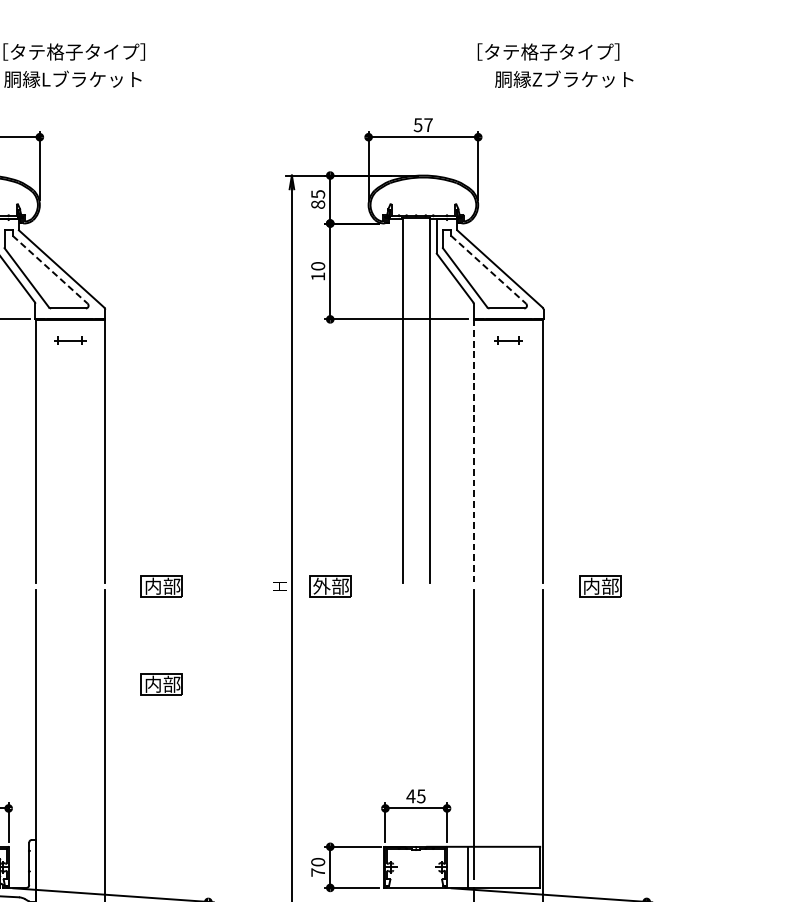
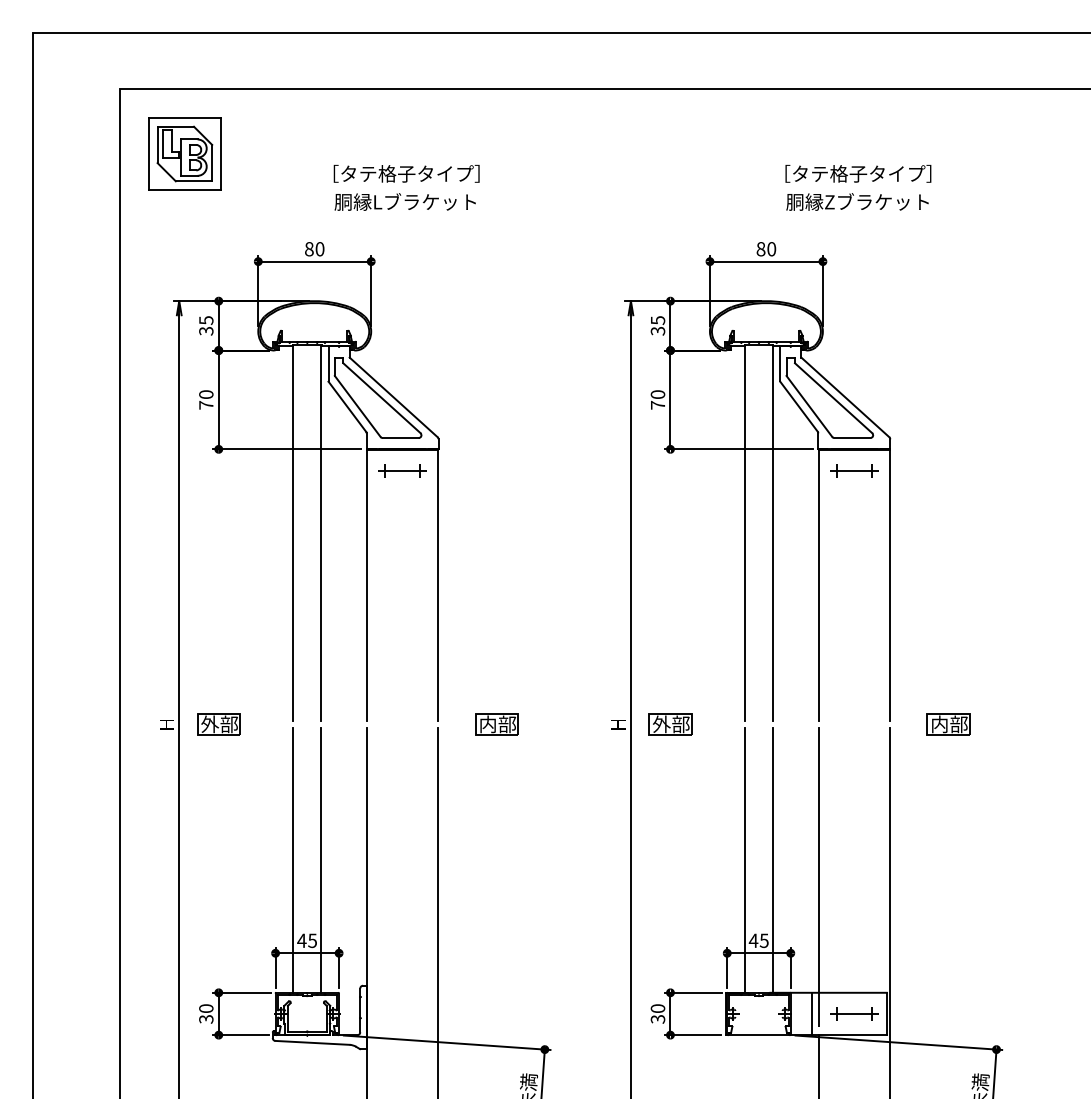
text: (548, 51) -> (858, 173), moved
text: (564, 78) -> (857, 201), moved
text: (423, 125) -> (766, 249), 57 -> 80
text: (317, 204) -> (657, 330), 85 -> 35
line: (50, 270) -> (382, 398), dashed -> solid
line: (488, 270) -> (833, 398), dashed -> solid
text: (317, 275) -> (657, 404), 10 -> 70
part: (70, 339) -> (402, 470), size x1.43
part: (508, 339) -> (854, 470), size x1.67
line: (474, 451) -> (819, 585), dashed -> solid
part: (161, 684) -> (496, 825), removed
line: (402, 718) -> (744, 860), added
line: (430, 718) -> (773, 860), added
part: (508, 866) -> (854, 1013), added
text: (317, 871) -> (657, 1018), 70 -> 30

